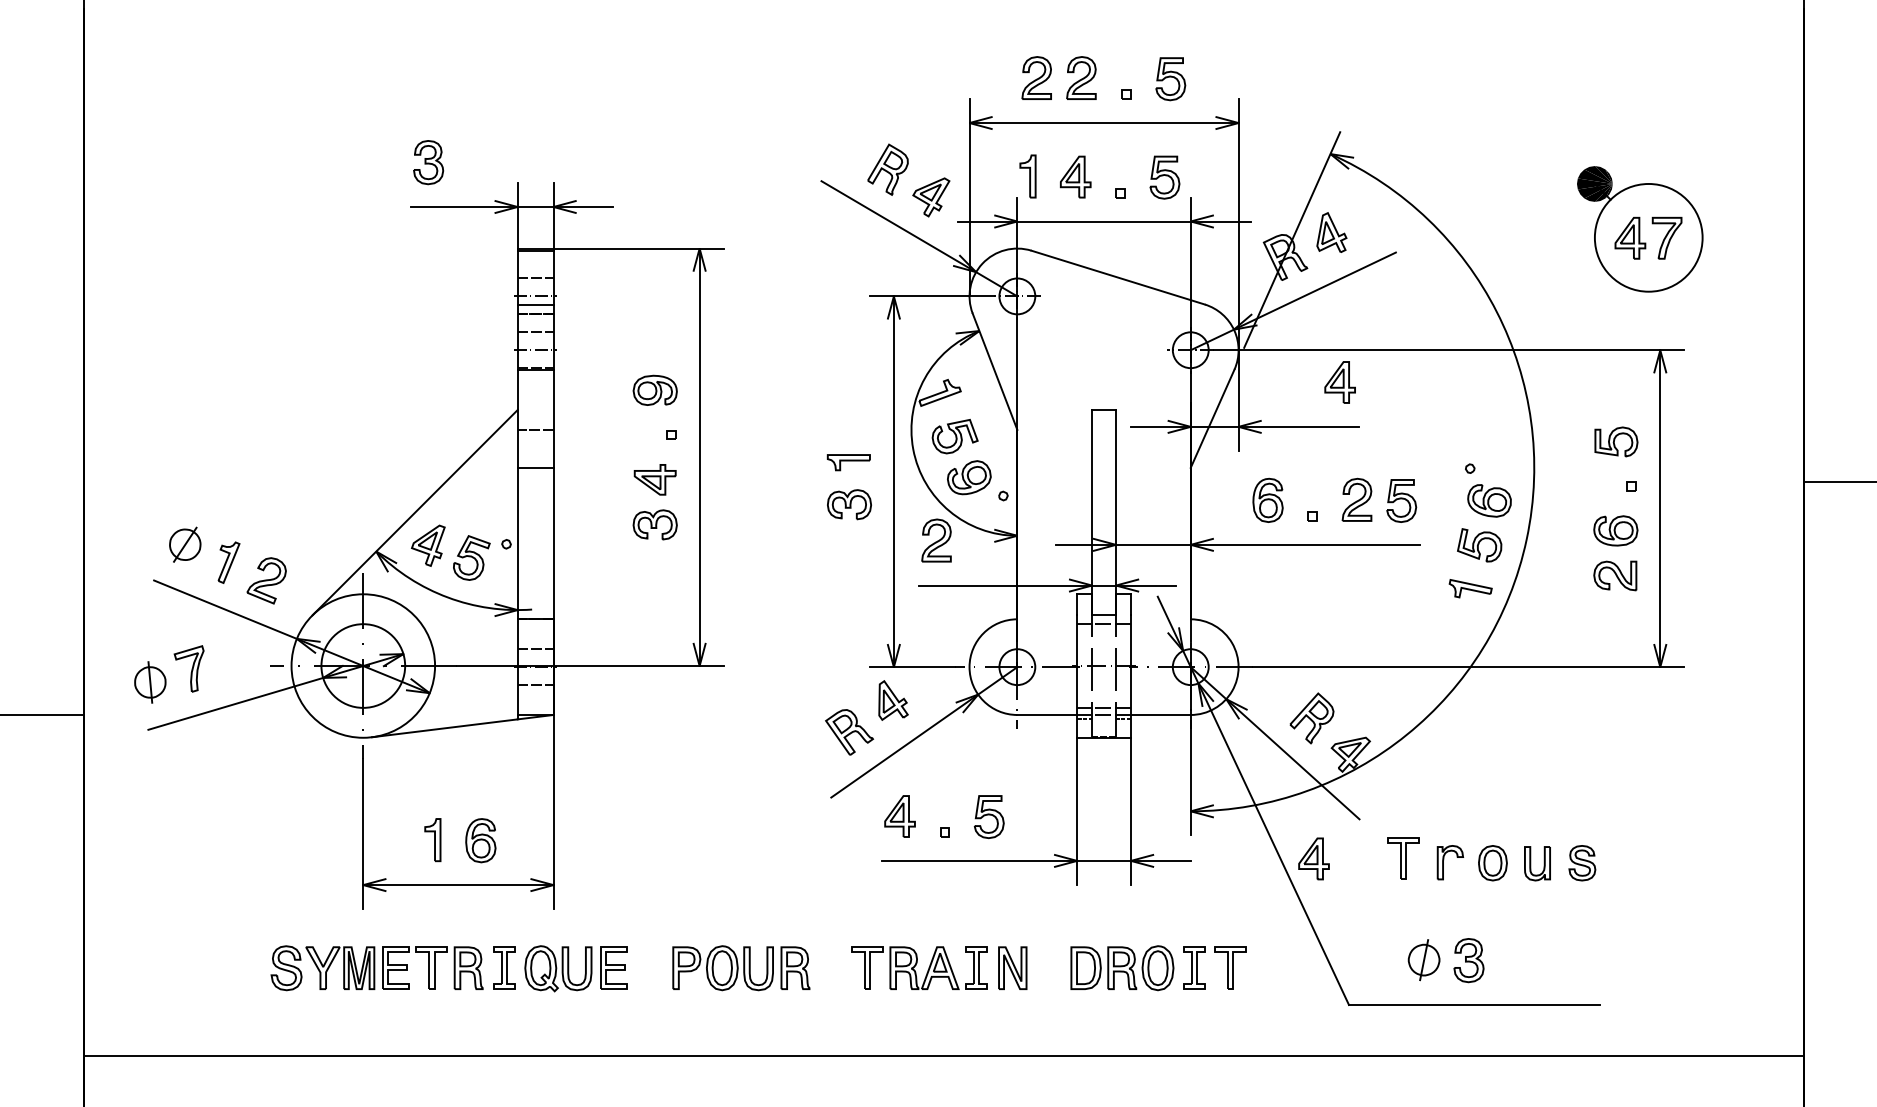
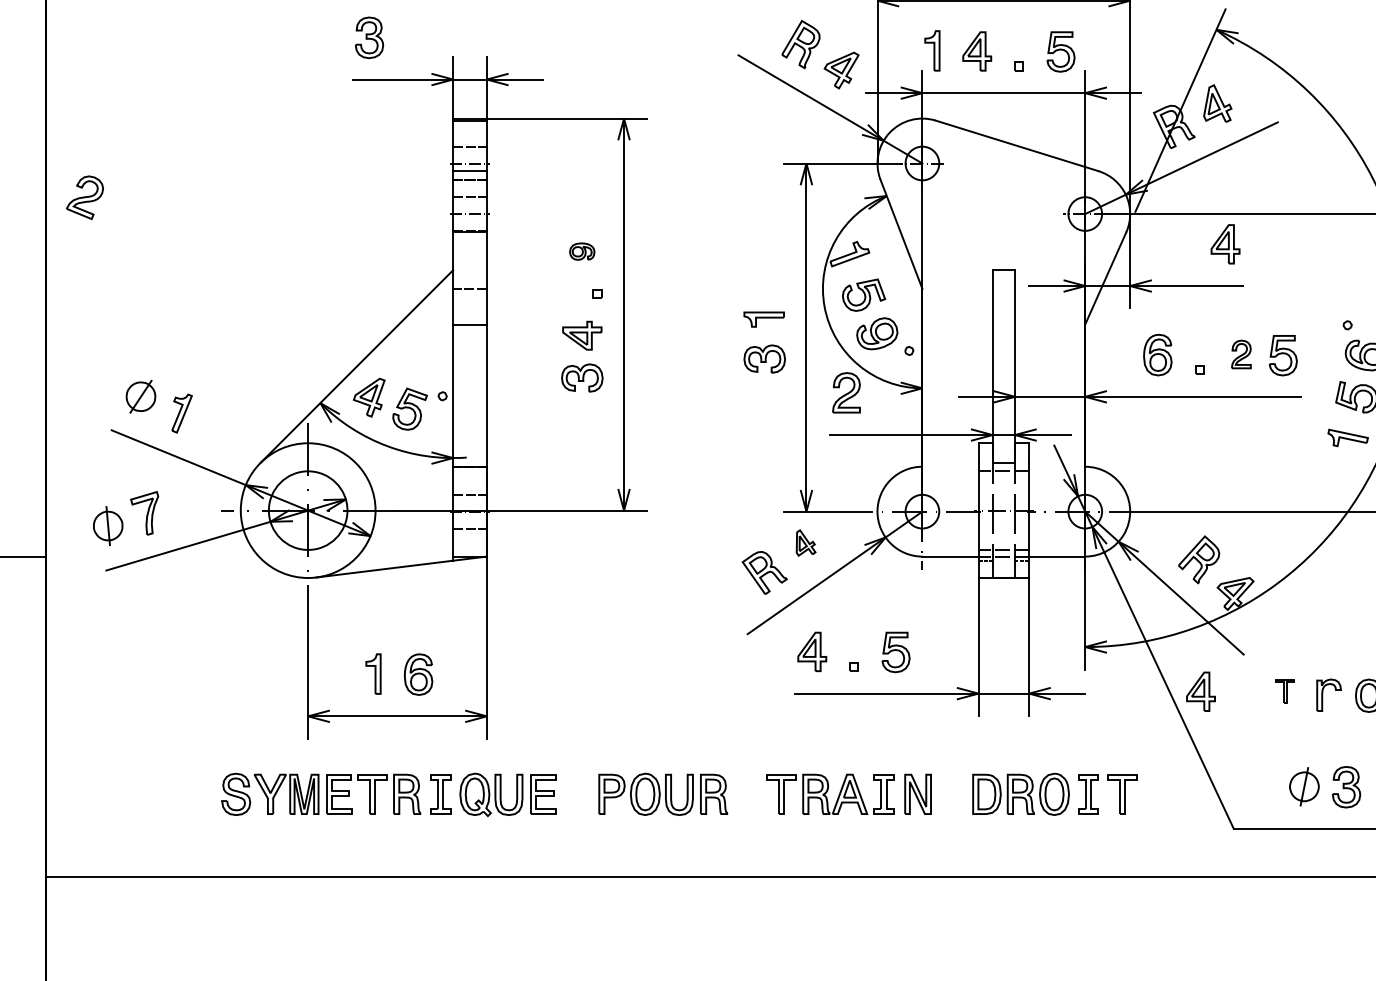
part: (654, 389) -> (581, 250), size x0.6
part: (1356, 499) -> (1240, 354), size x0.7
part: (266, 580) -> (84, 197), moved
part: (893, 700) -> (806, 542), size x0.7
part: (1403, 858) -> (1285, 691), size x0.6

